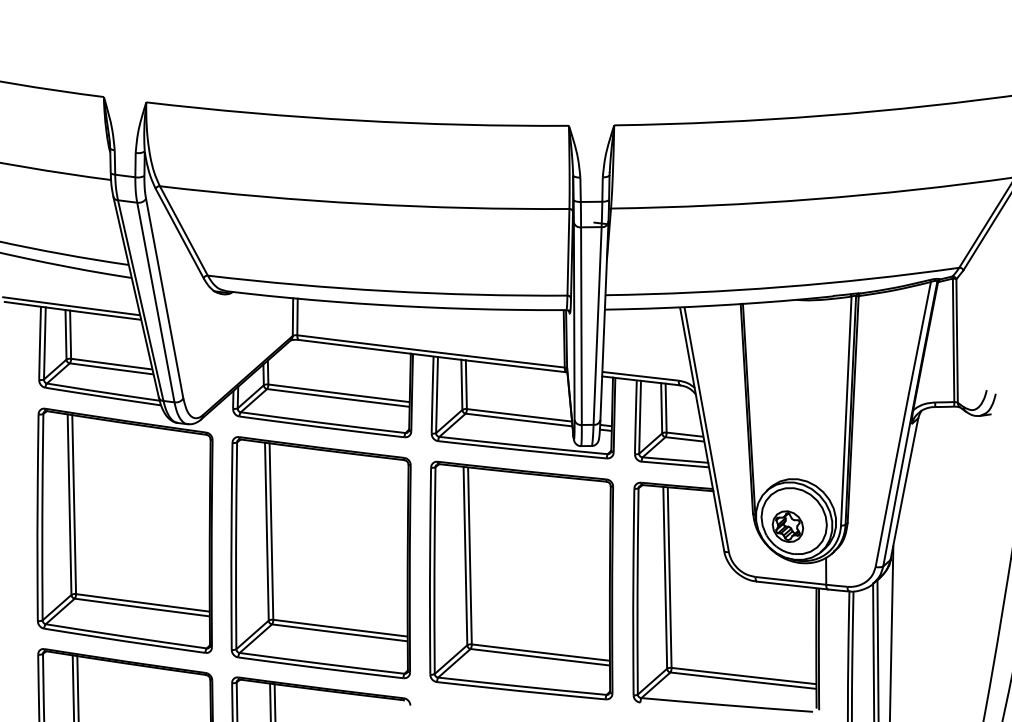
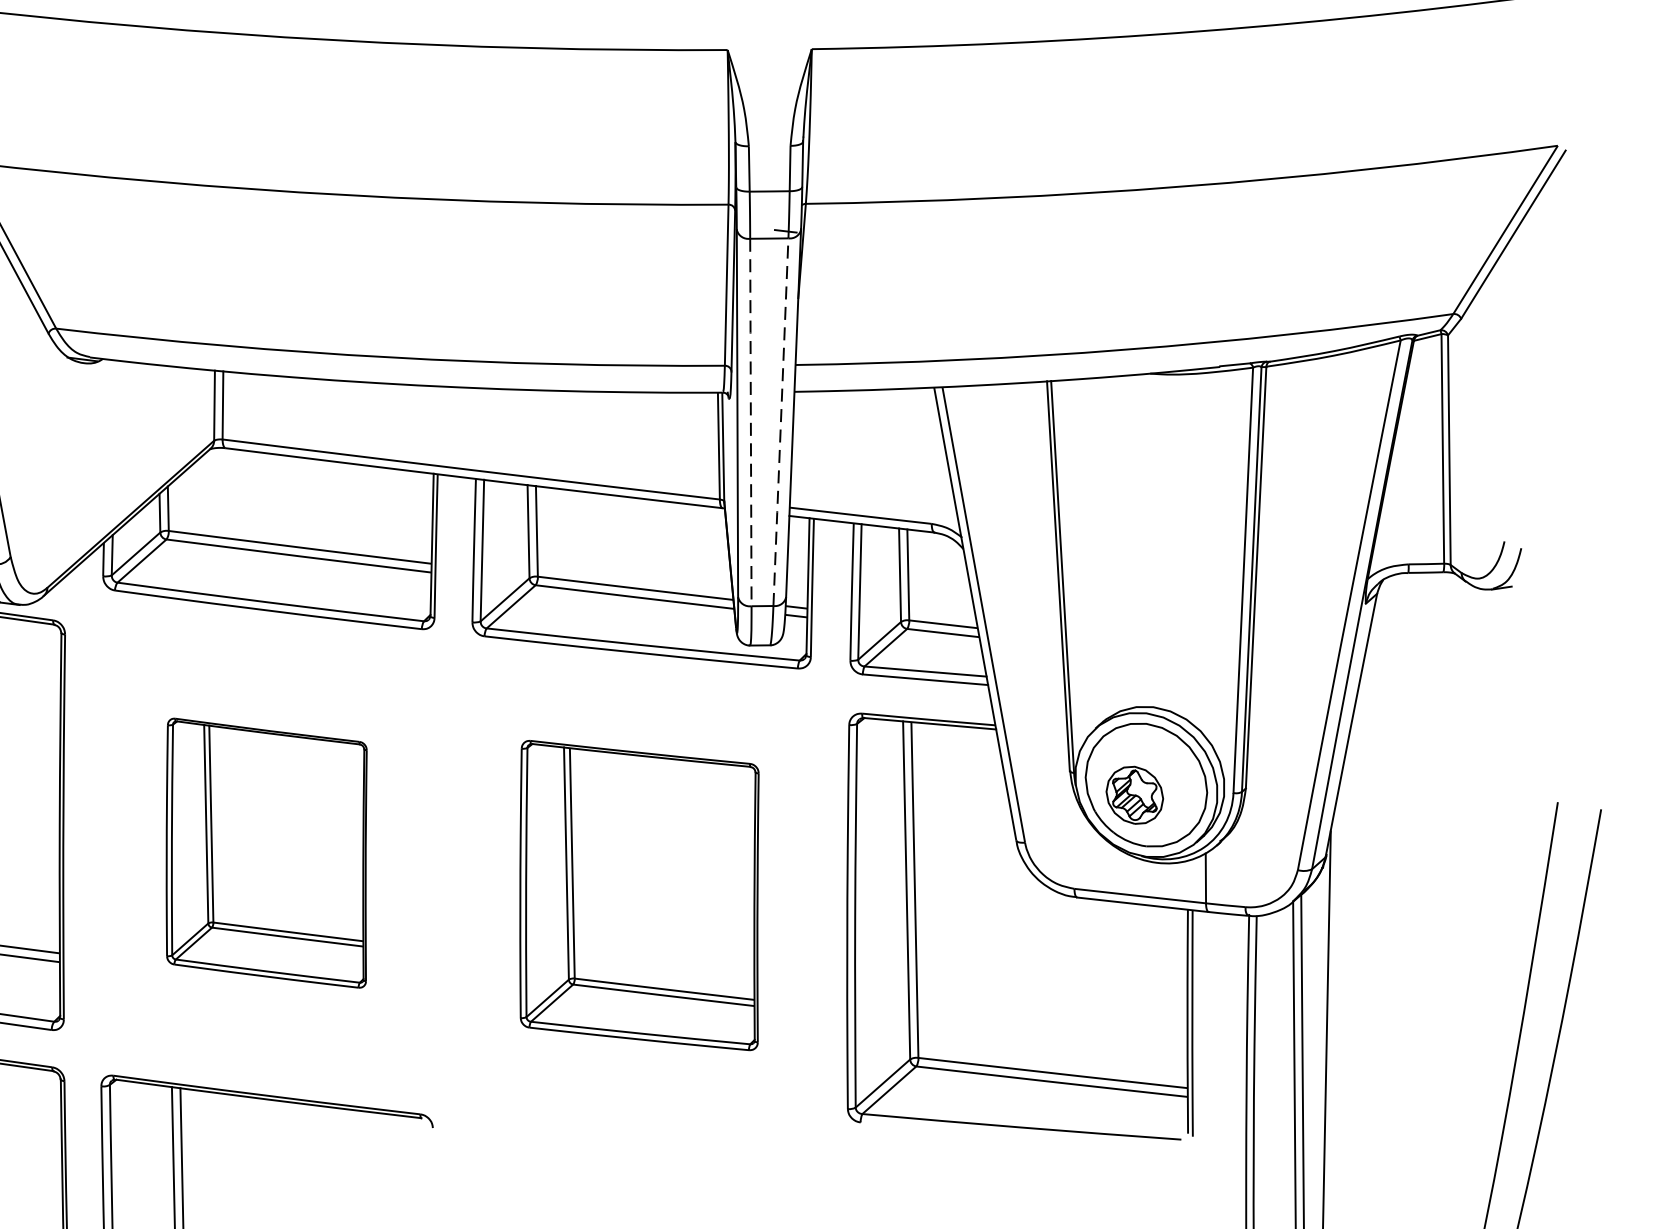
line: (581, 324) -> (750, 419), solid -> dashed
line: (597, 327) -> (780, 425), solid -> dashed
part: (320, 557) -> (265, 852), size x0.6
part: (521, 580) -> (639, 895), size x0.7

